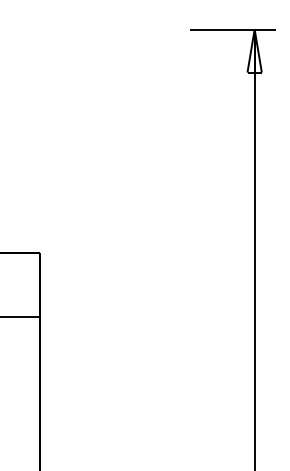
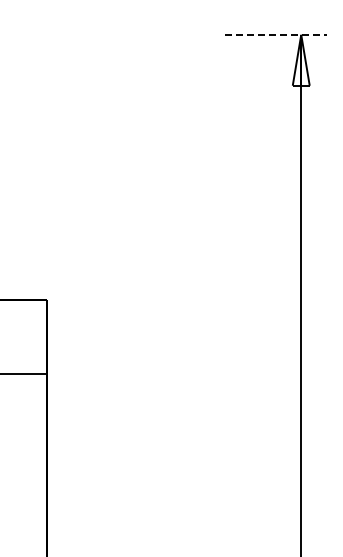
line: (232, 29) -> (275, 34), solid -> dashed

